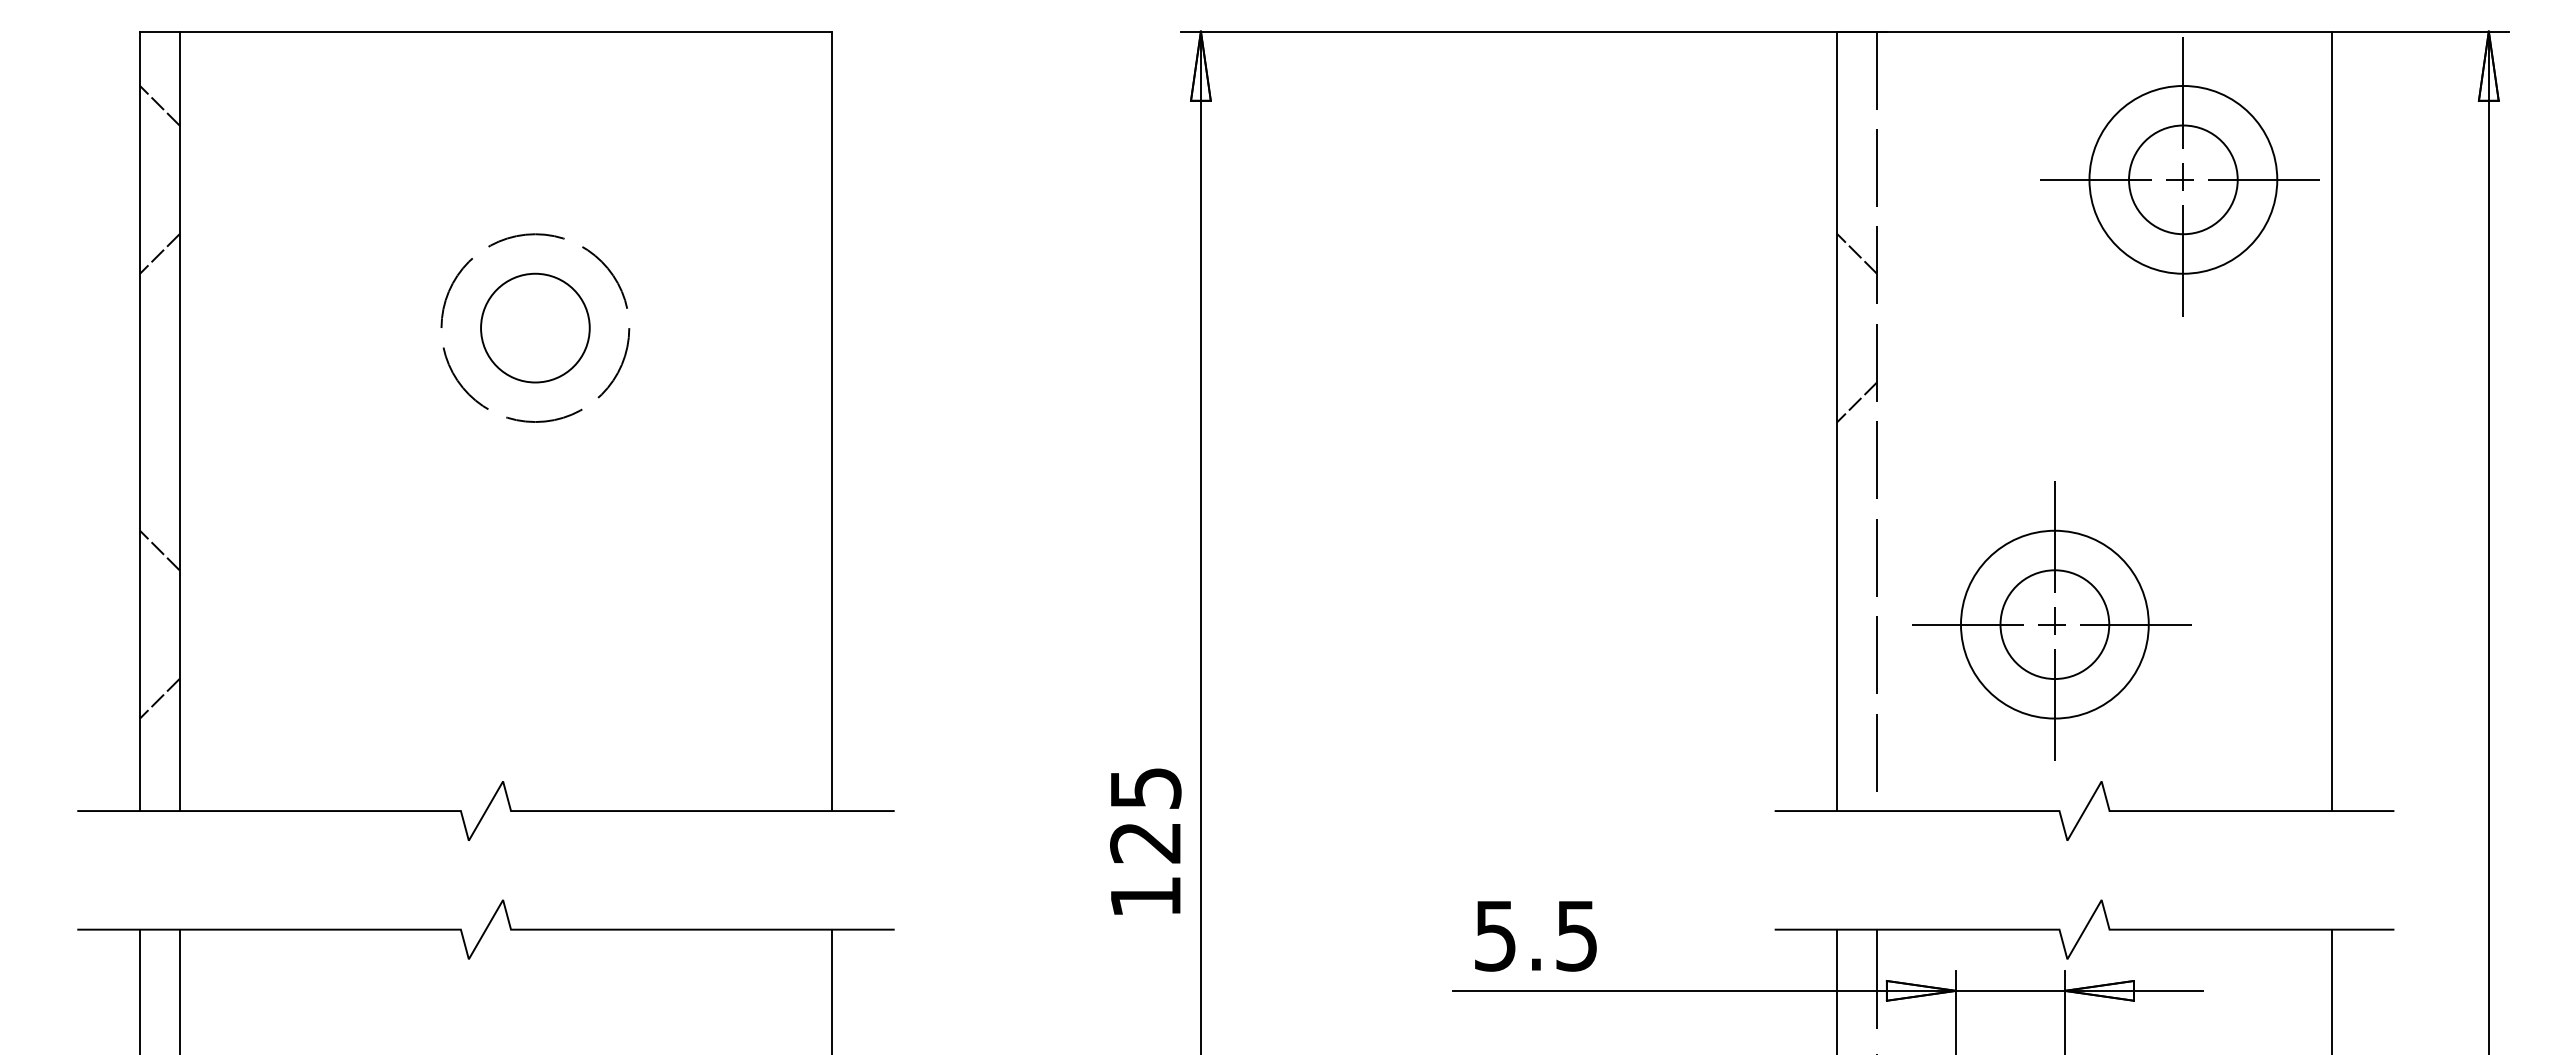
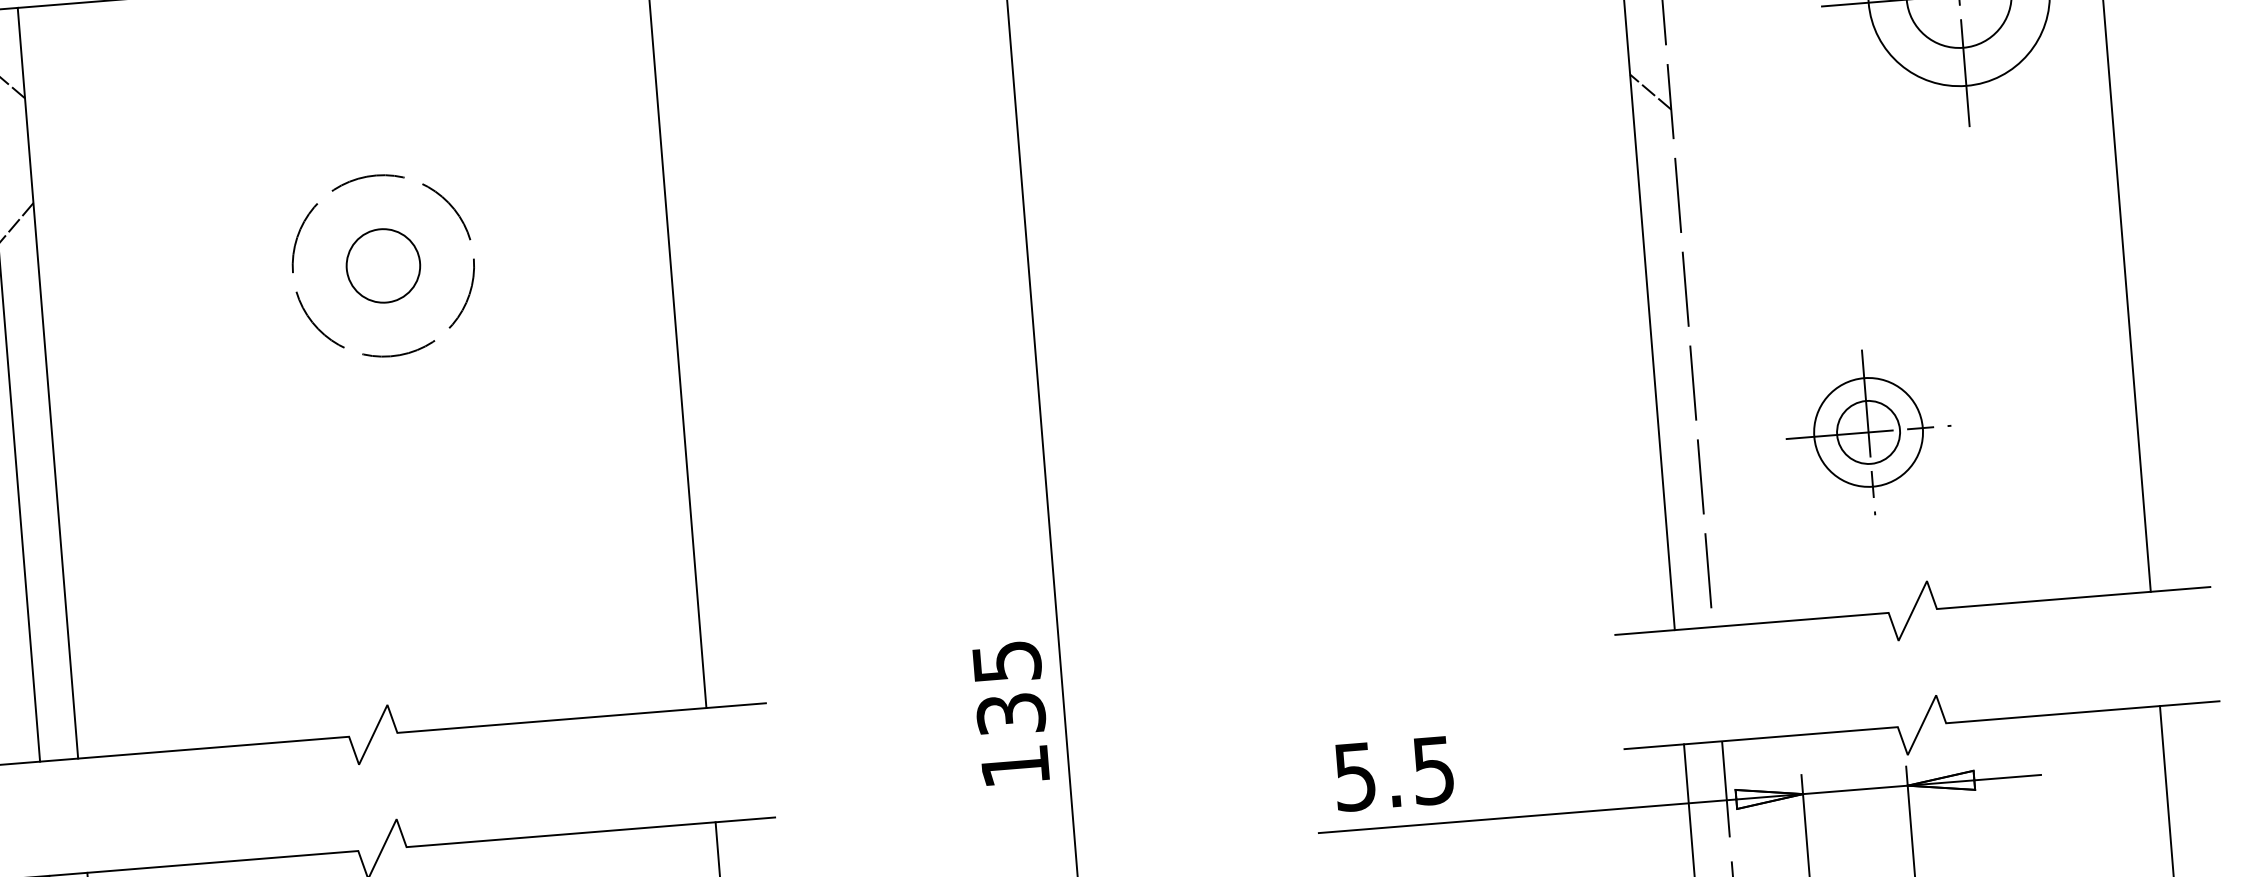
circle: (535, 327) -> (383, 265), size x0.7
line: (1856, 402) -> (1661, 235), removed
line: (159, 550) -> (38, 509), removed
part: (2051, 620) -> (1866, 430), size x0.6
line: (159, 698) -> (50, 651), removed
text: (1145, 842) -> (1010, 714), 125 -> 135

